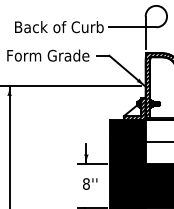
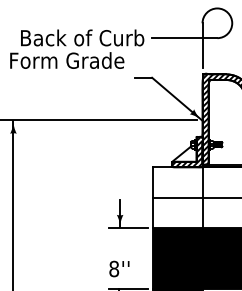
text: (48, 55) -> (67, 60), moved
fill: (127, 141) -> (177, 197), removed
text: (90, 183) -> (119, 268), moved

